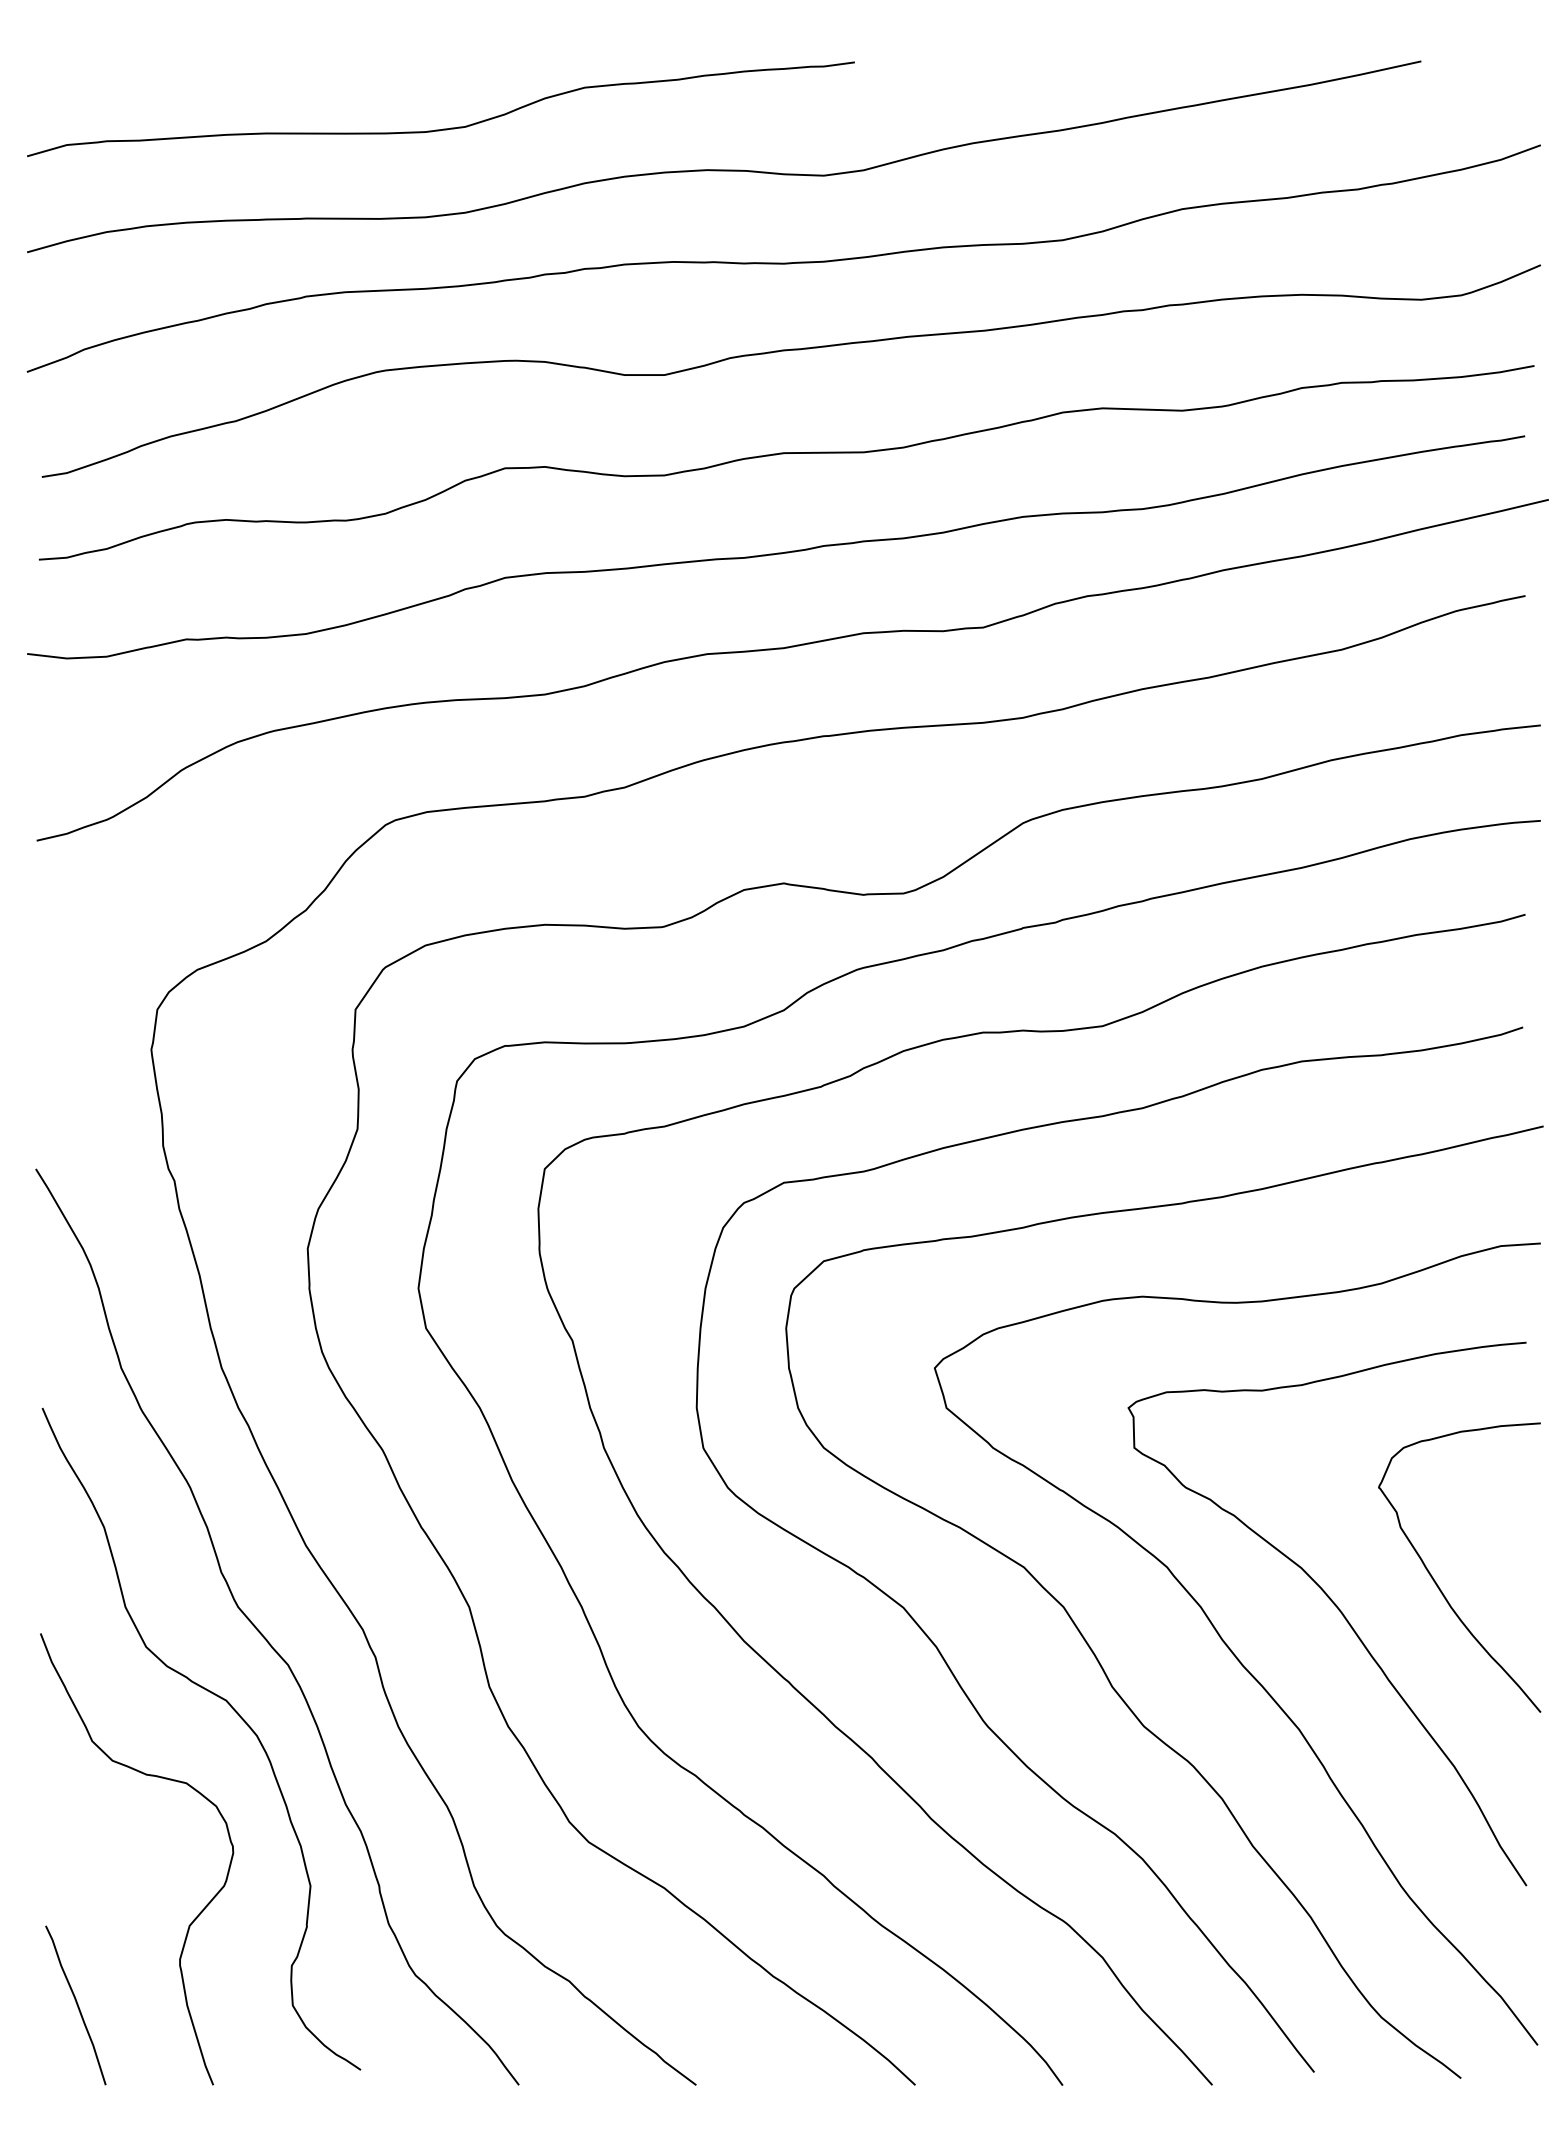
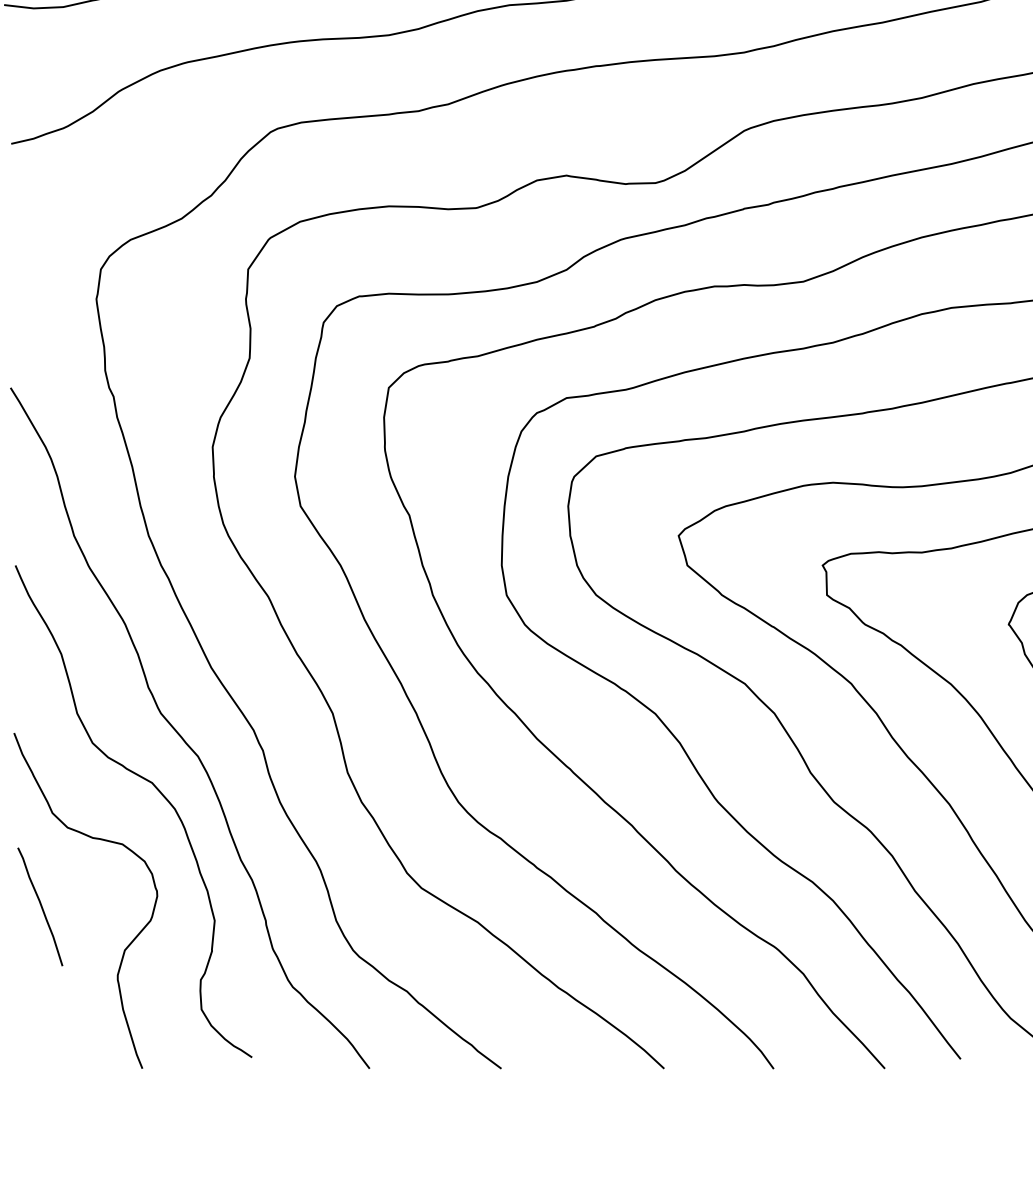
curve: (76, 2005) -> (40, 906), moved

